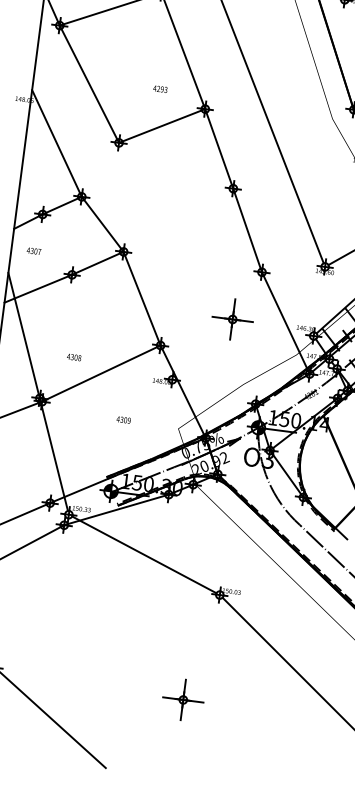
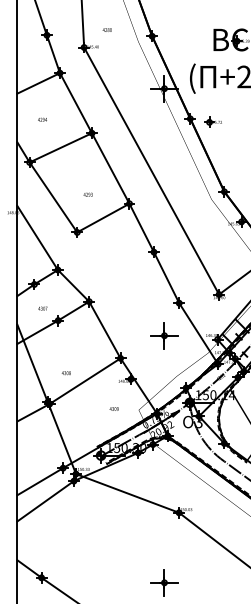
text: (159, 88) -> (87, 194), moved
text: (33, 250) -> (42, 308), moved
text: (122, 419) -> (113, 408), moved

